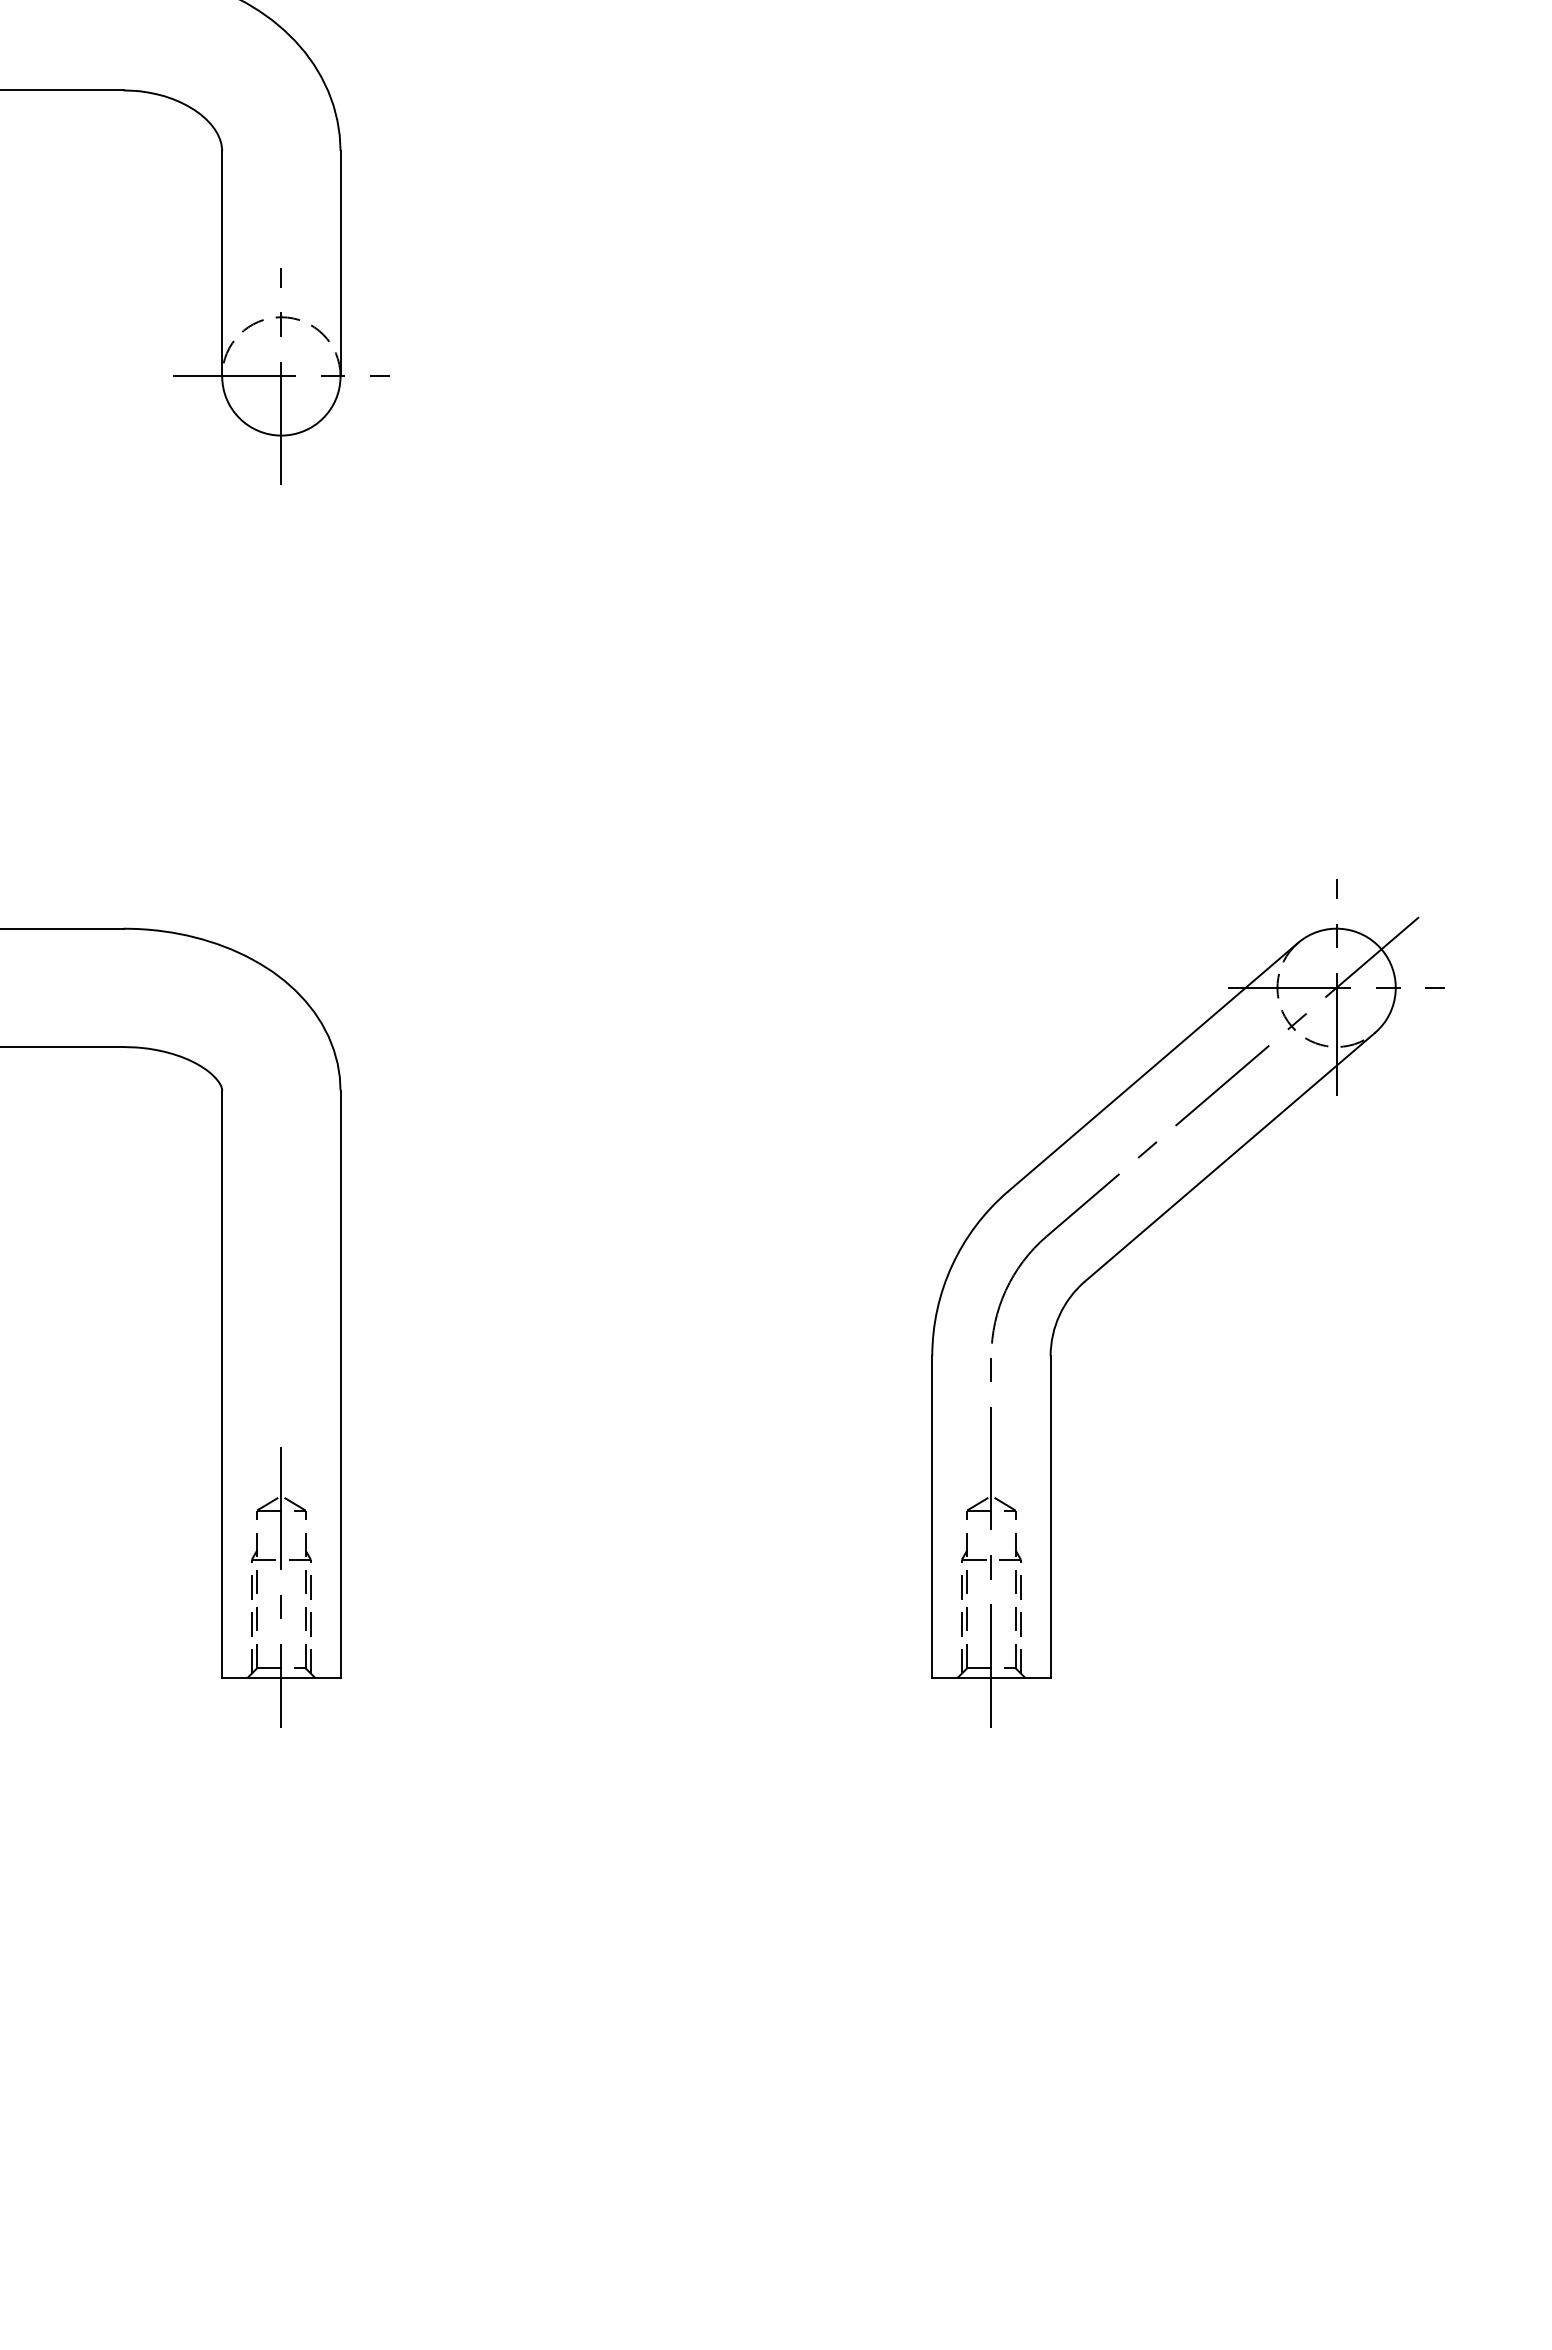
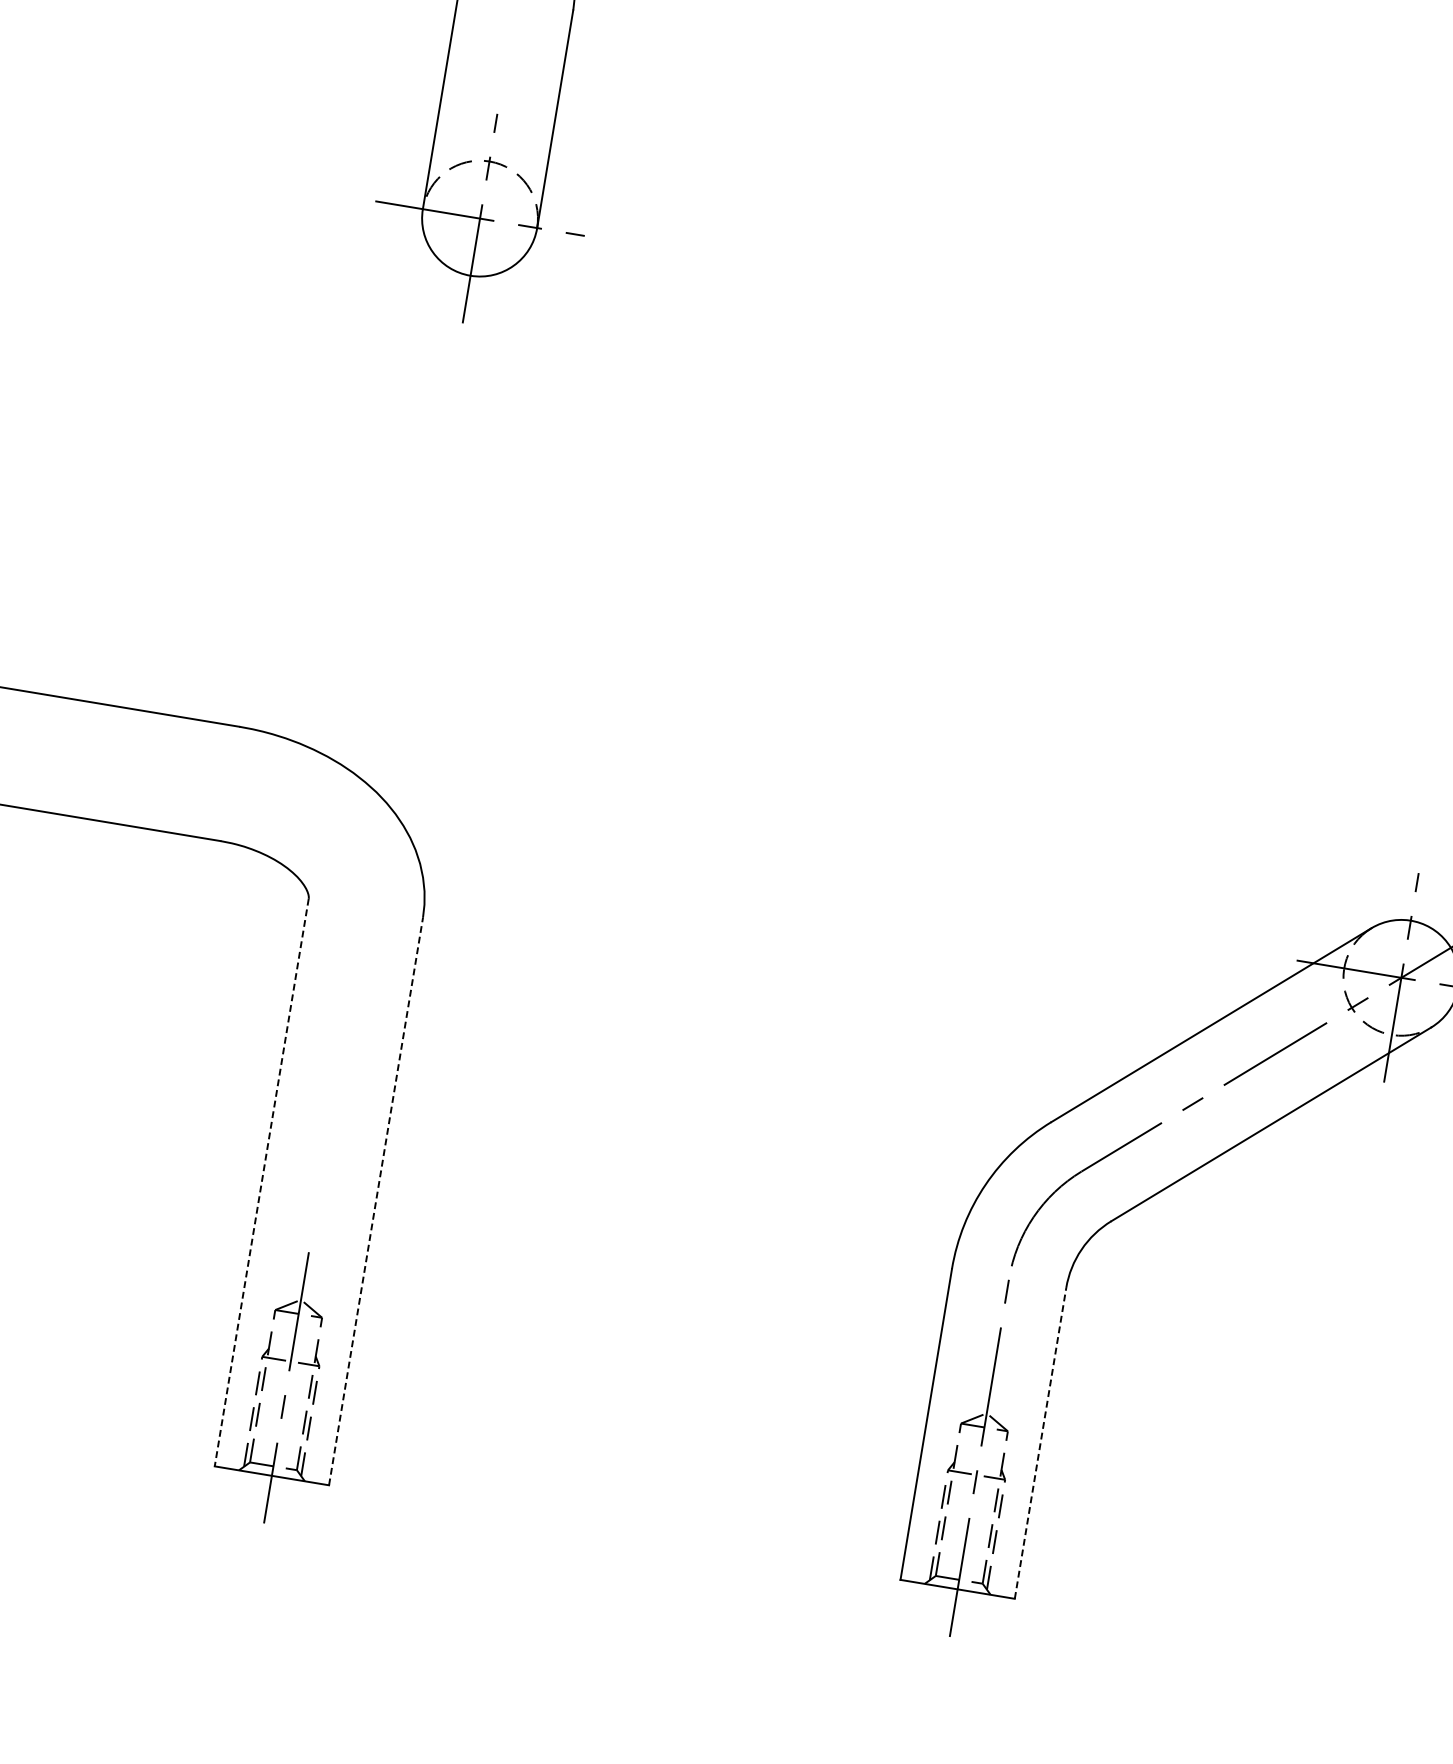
line: (222, 1384) -> (262, 1182), solid -> dashed
line: (340, 1384) -> (375, 1201), solid -> dashed
line: (1050, 1517) -> (1040, 1443), solid -> dashed

